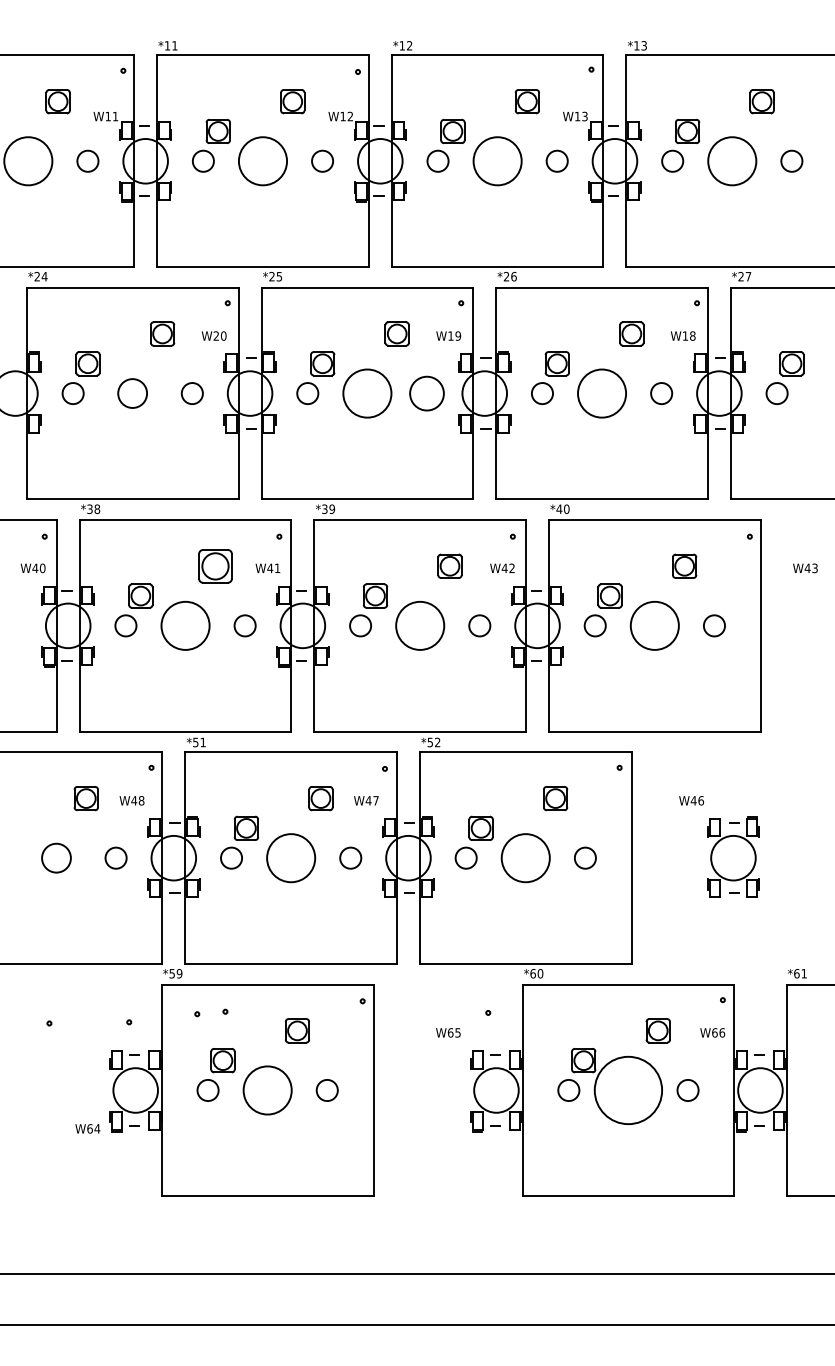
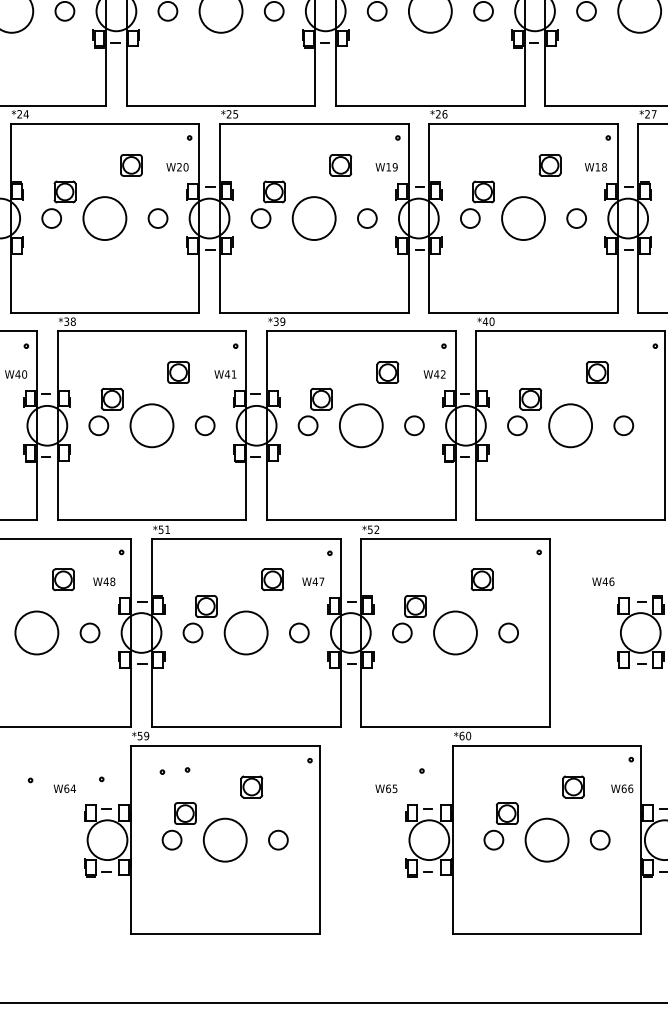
circle: (132, 393) -> (104, 218), size x1.67
circle: (426, 393) -> (366, 218), size x0.62
part: (214, 565) -> (177, 371), size x0.71
circle: (56, 858) -> (36, 633), size x1.67
circle: (628, 1090) -> (547, 840), size x0.71
text: (87, 1128) -> (64, 788), moved

